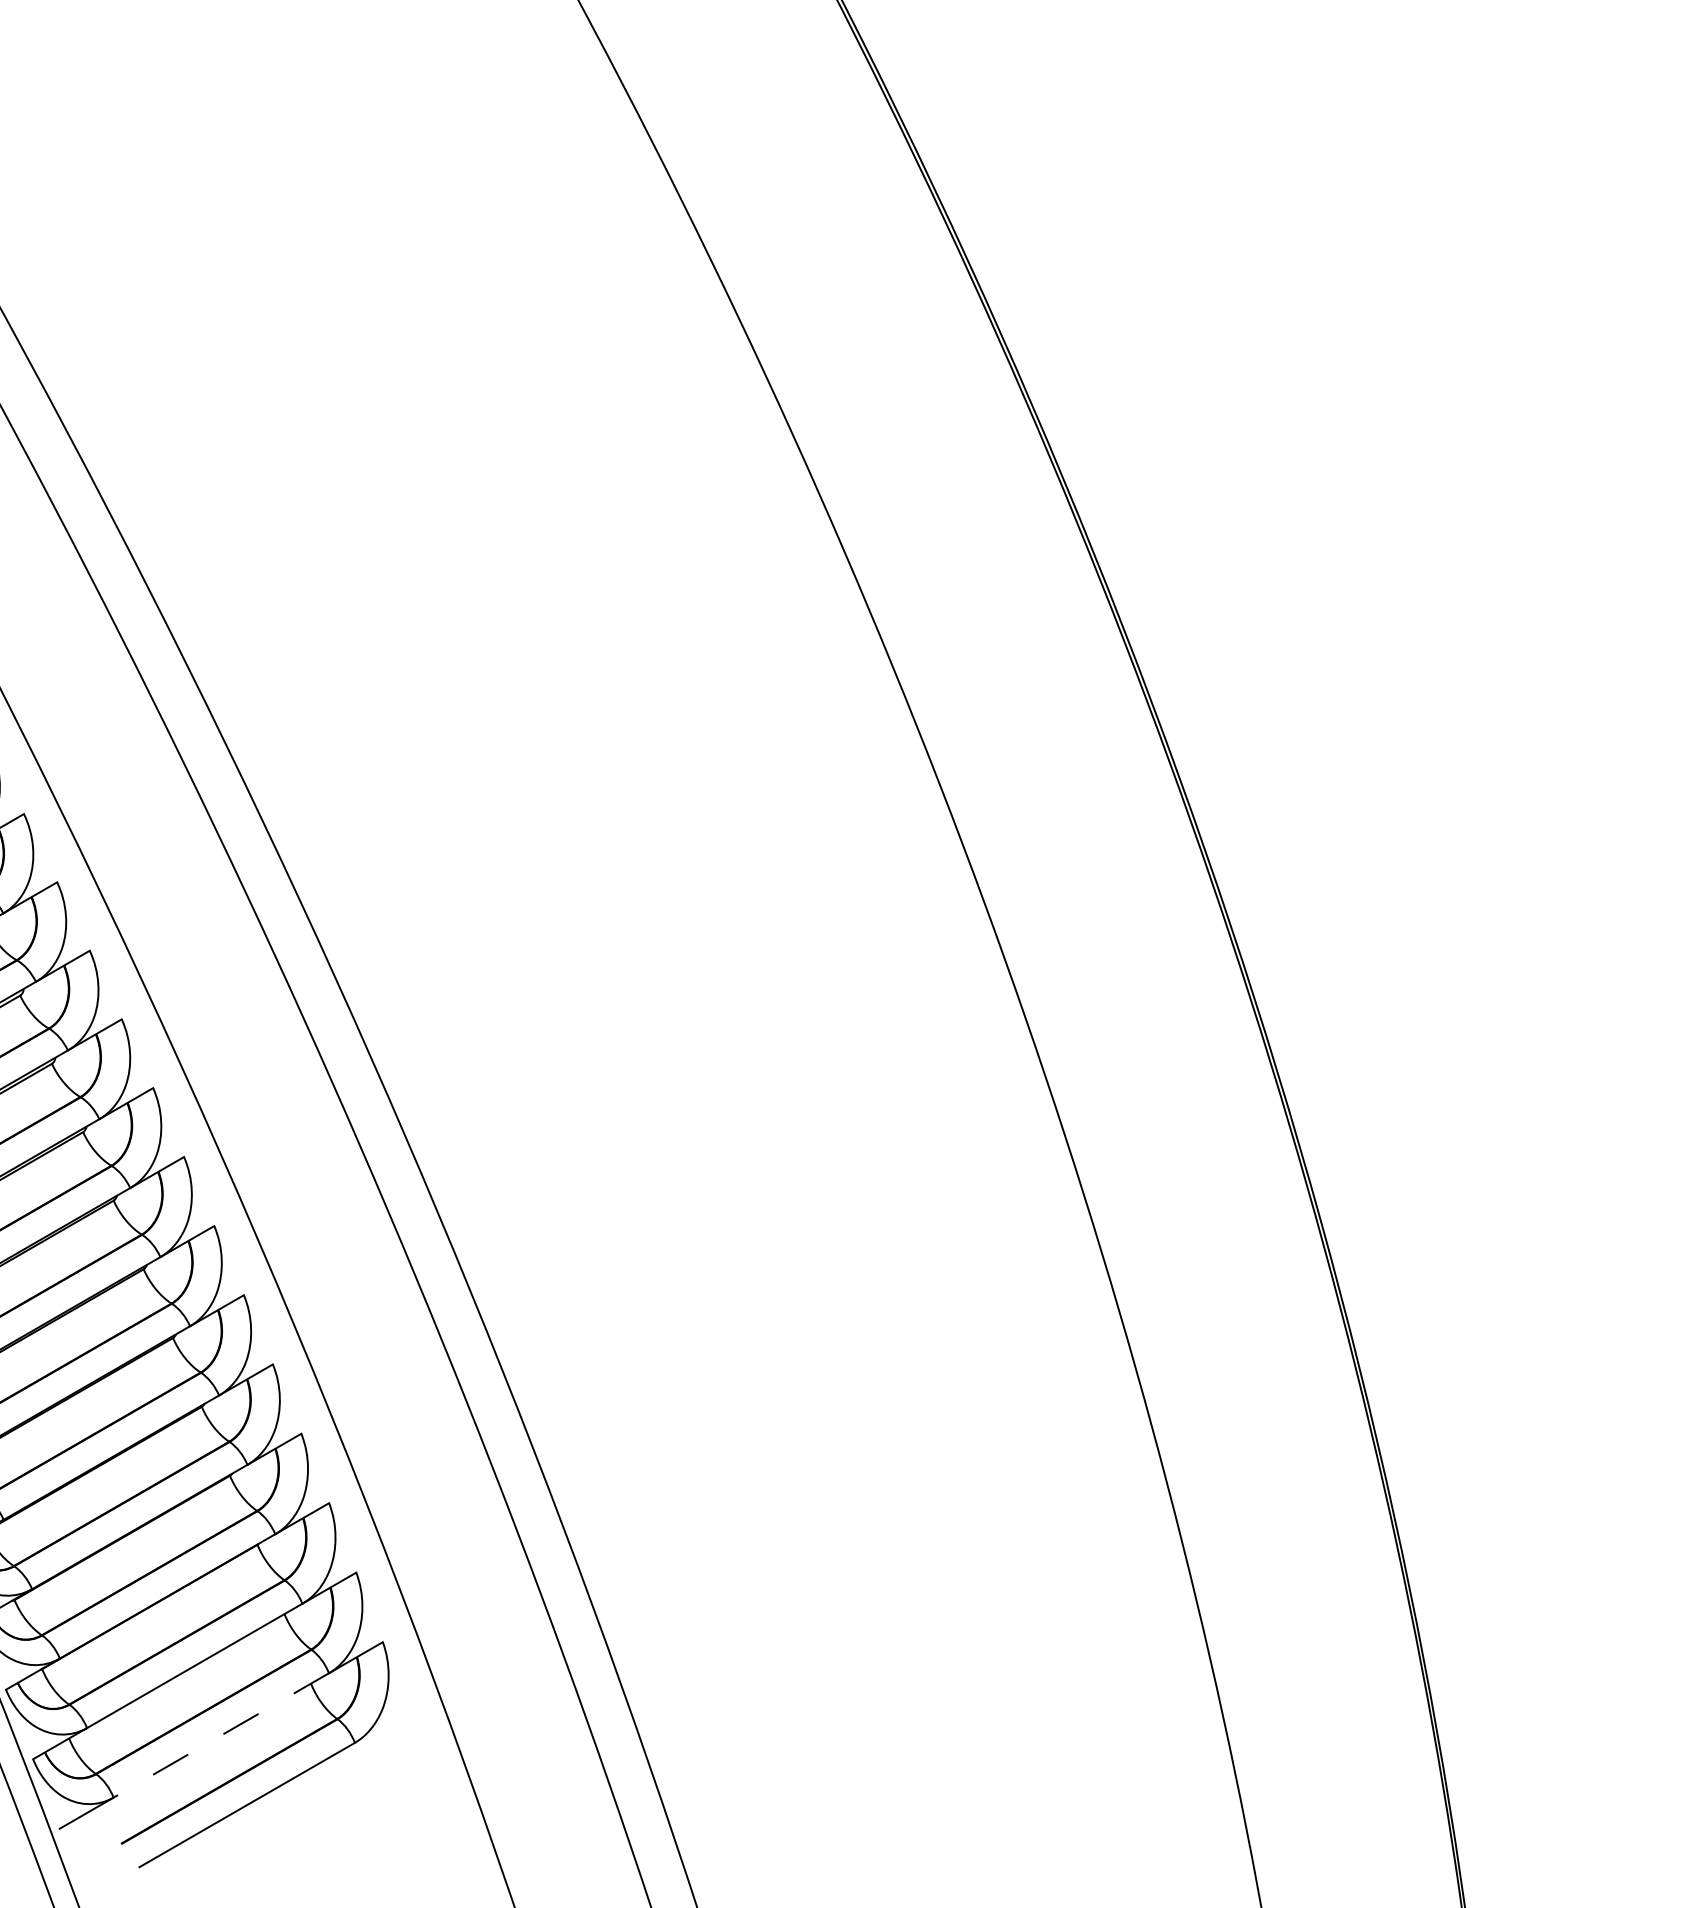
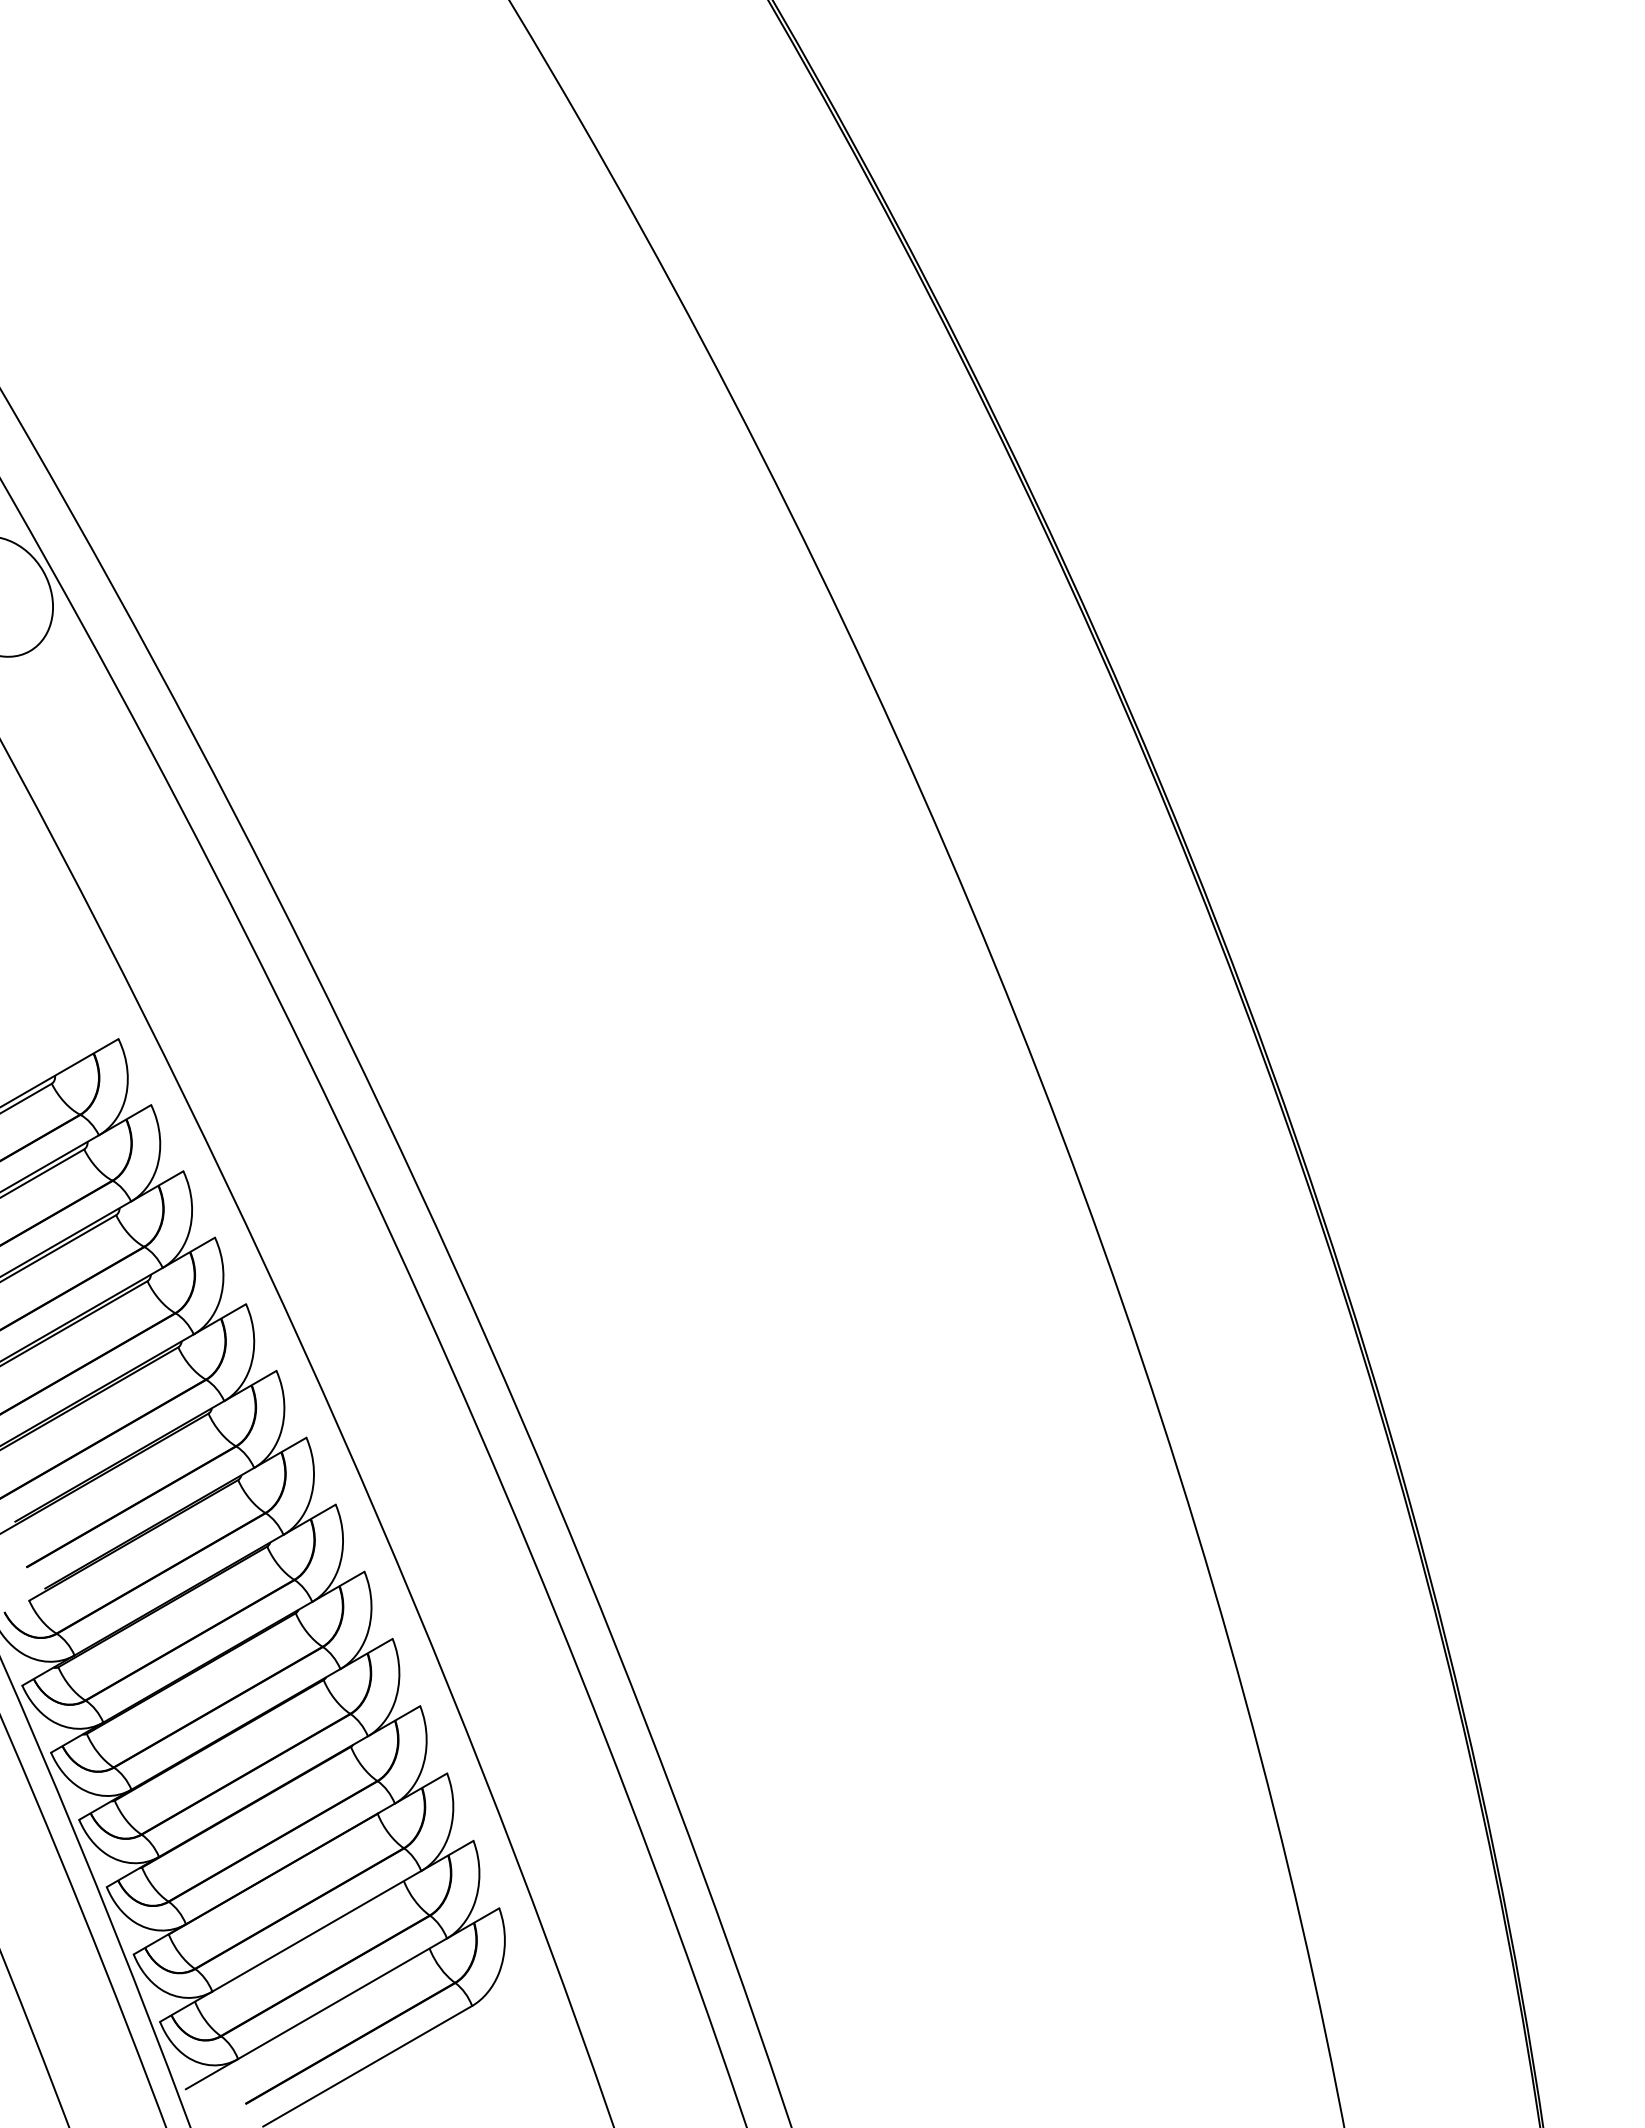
line: (221, 1735) -> (342, 1998), dashed -> solid

